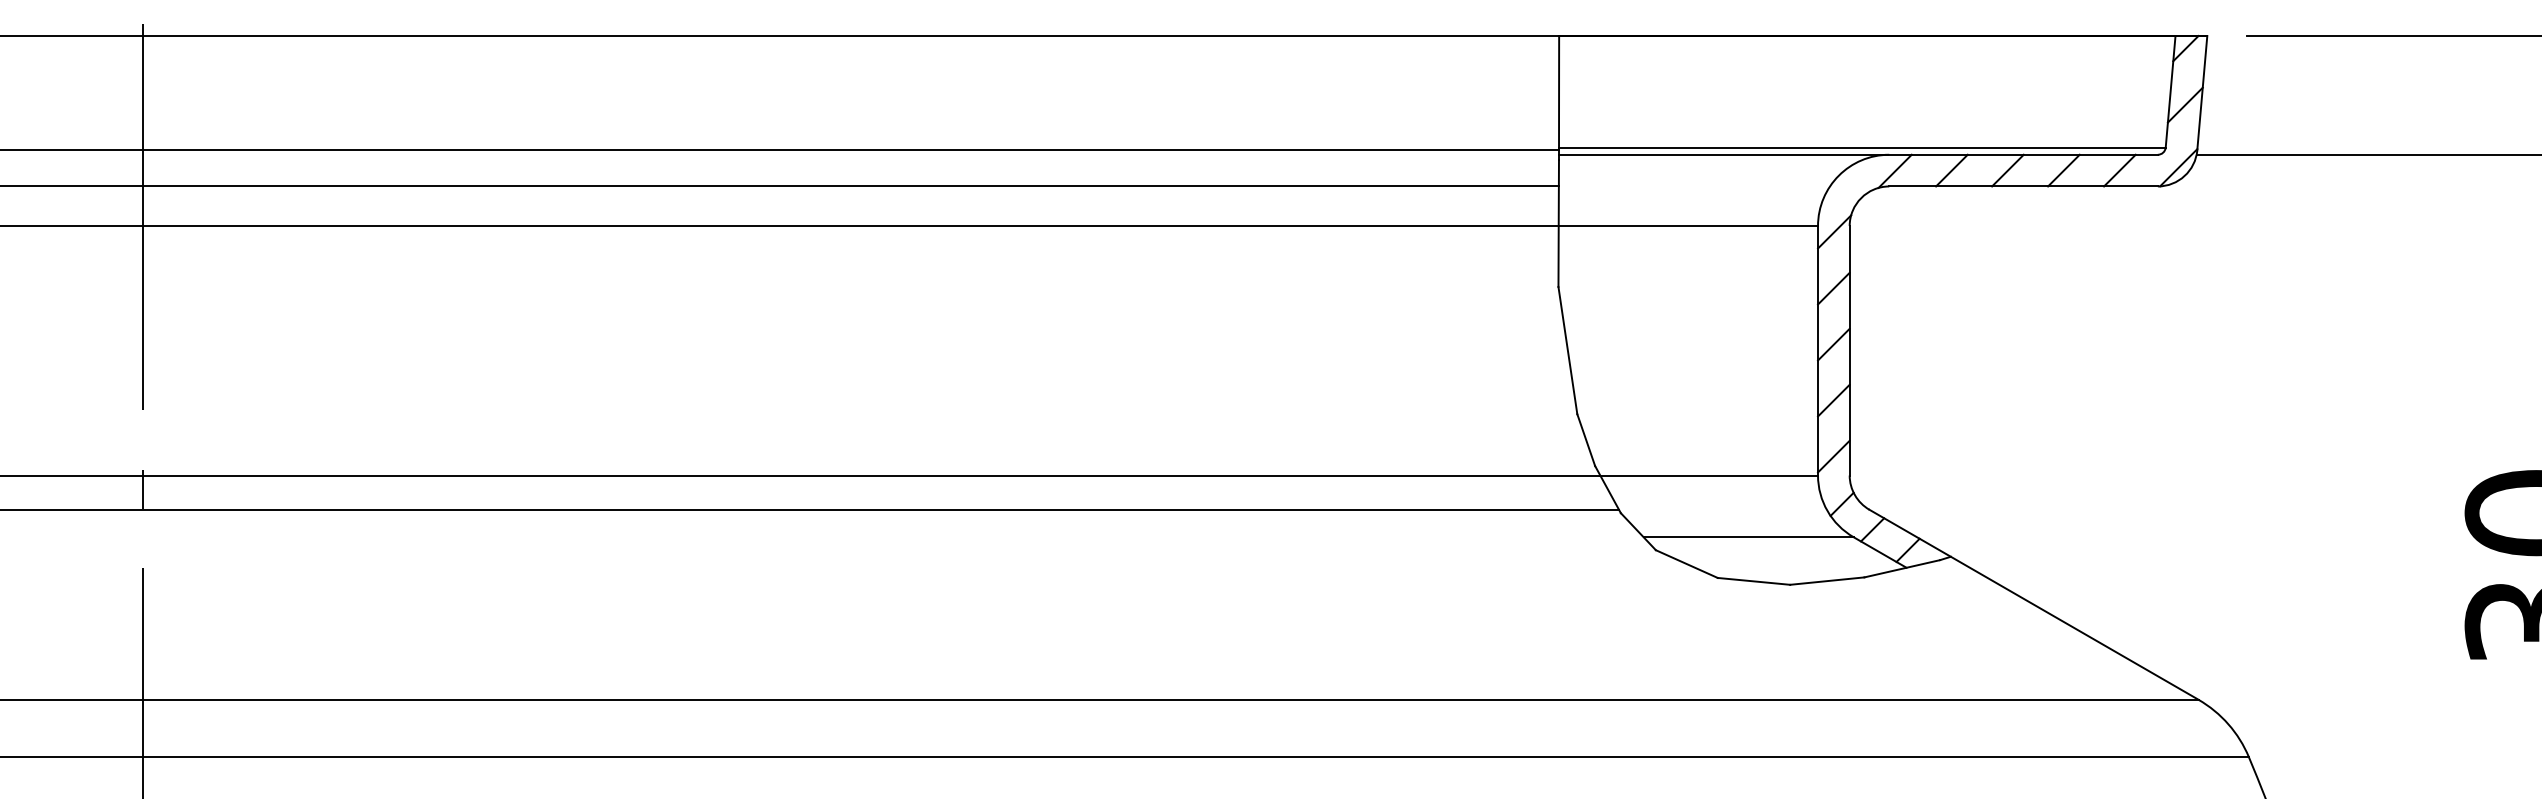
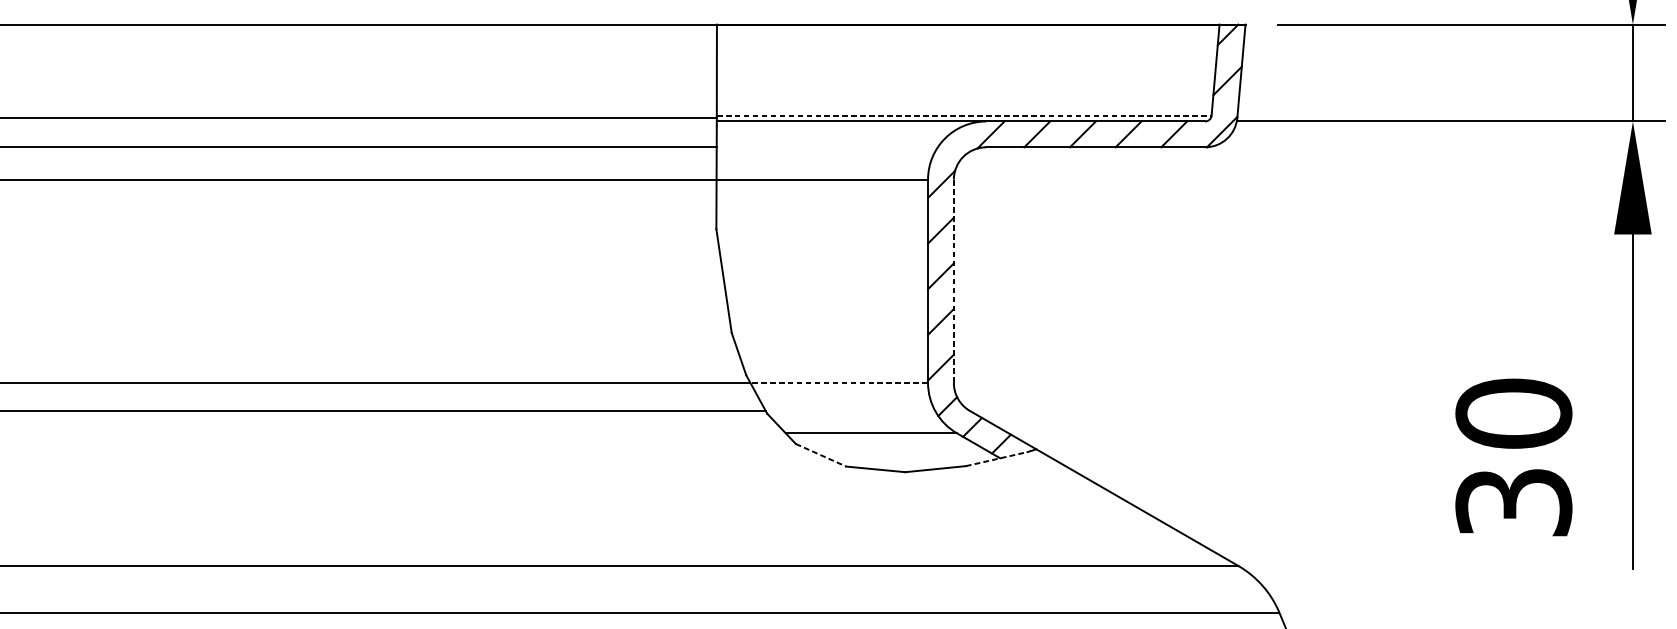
line: (1862, 147) -> (964, 115), solid -> dashed
line: (1849, 350) -> (953, 281), solid -> dashed
line: (1709, 475) -> (839, 383), solid -> dashed
line: (1686, 564) -> (820, 455), solid -> dashed
line: (1902, 568) -> (996, 458), solid -> dashed

